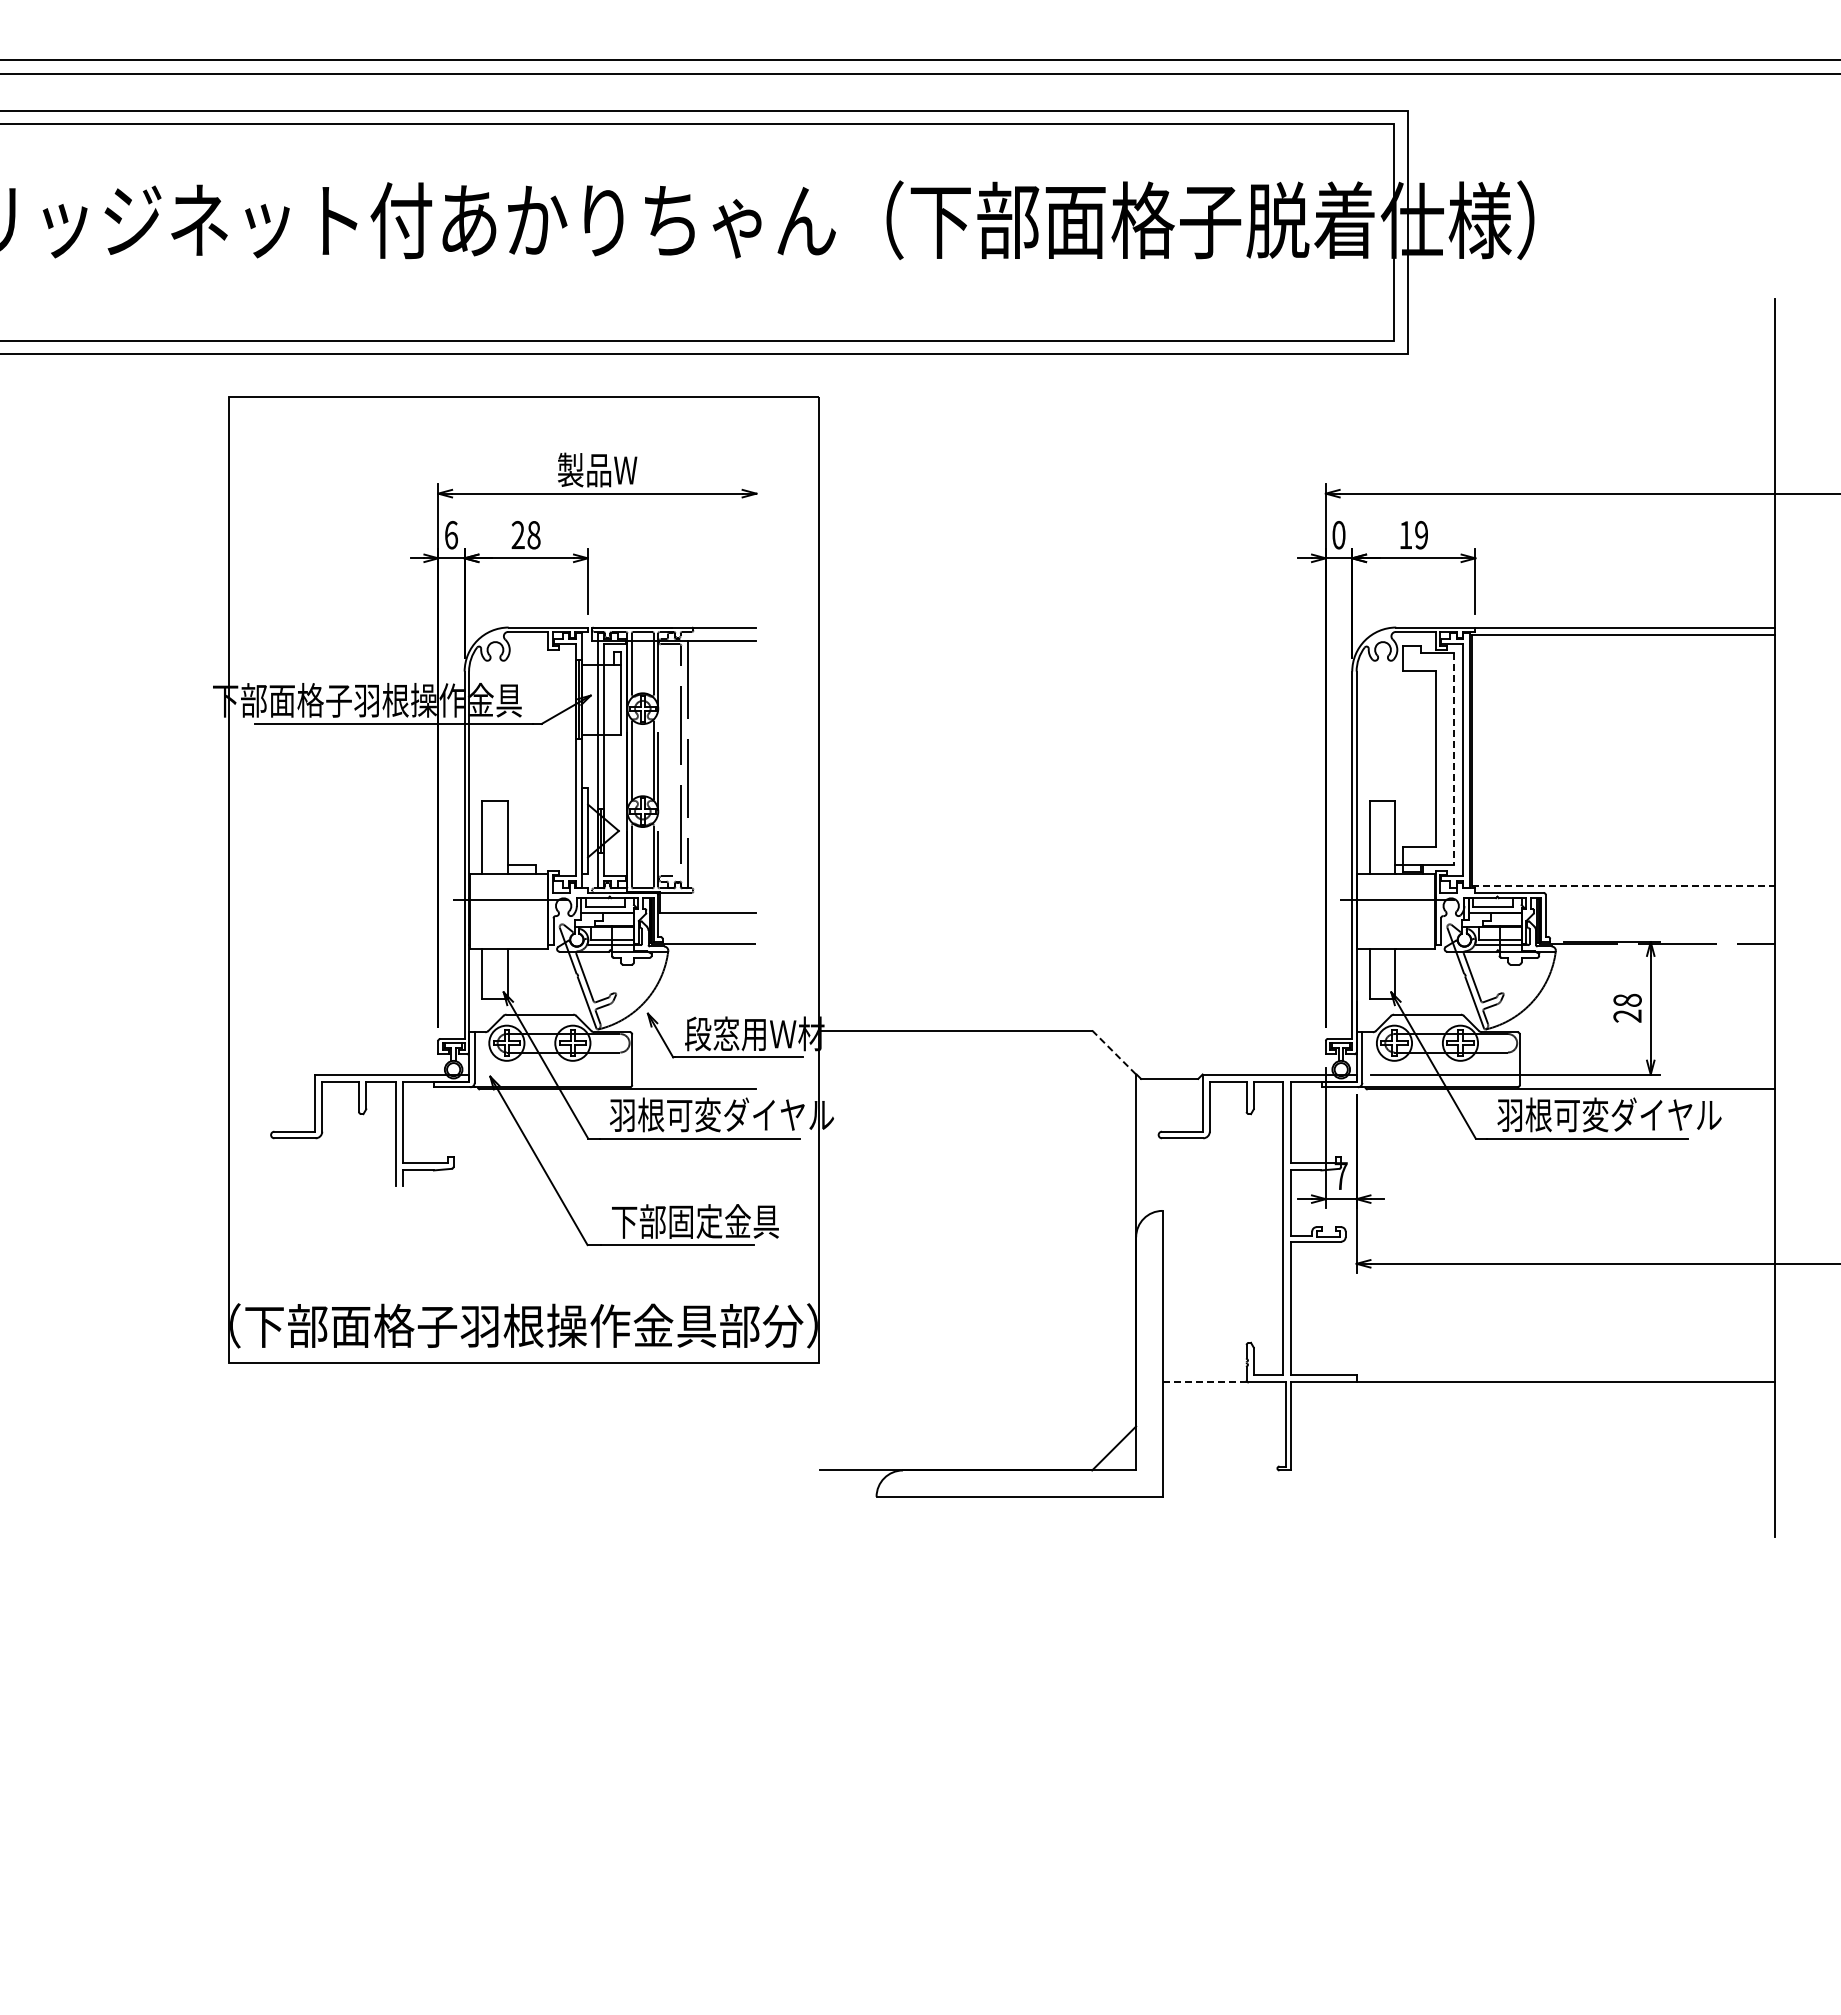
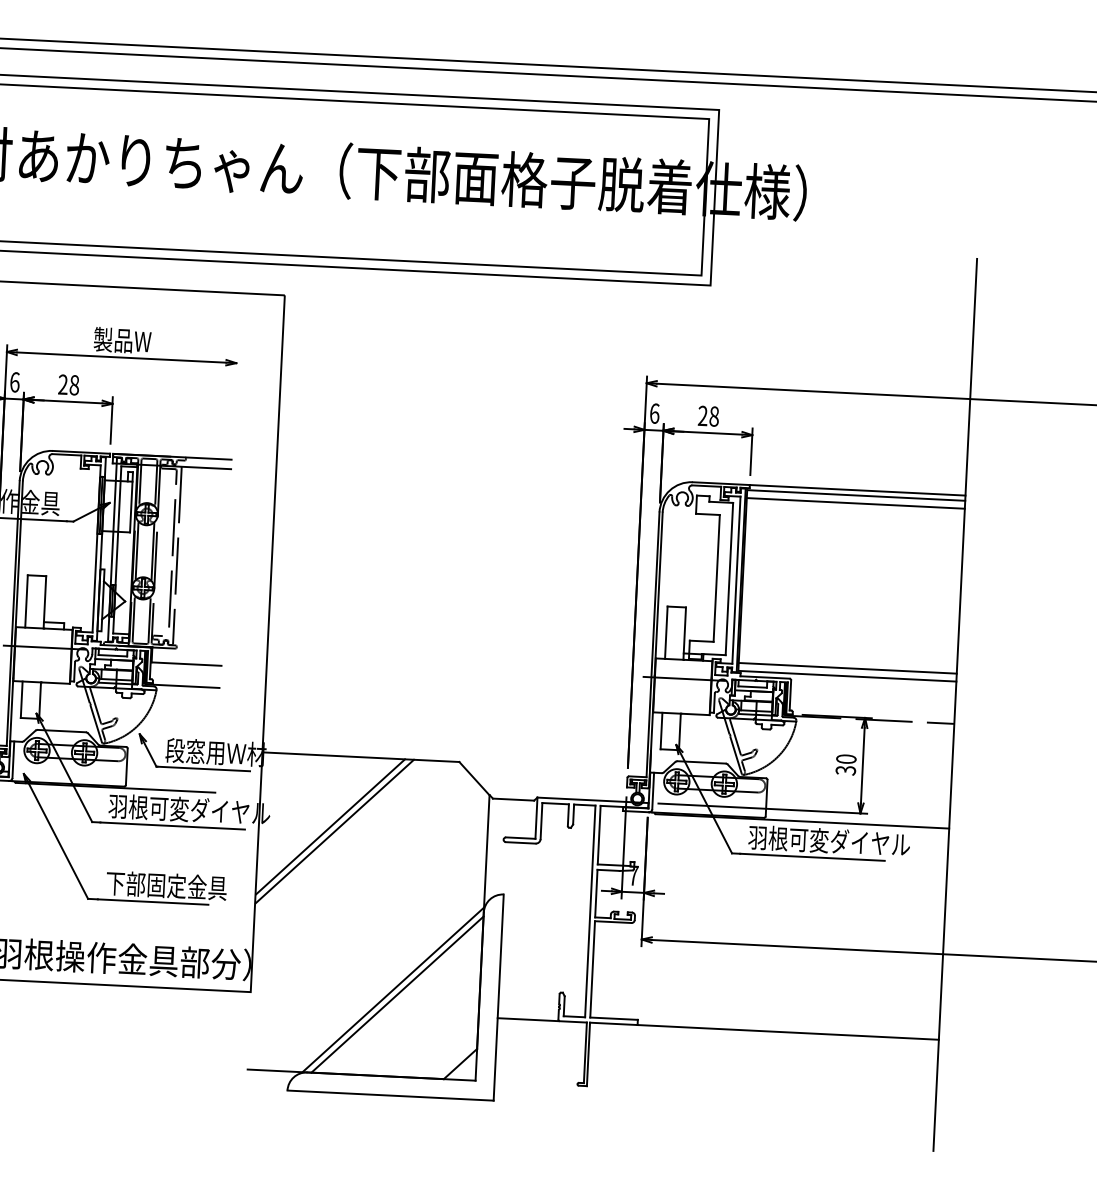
text: (1338, 534) -> (654, 413), 0 -> 6
text: (1413, 534) -> (708, 415), 19 -> 28
line: (1623, 645) -> (855, 503), added
line: (1453, 759) -> (729, 579), dashed -> solid
line: (1623, 874) -> (847, 668), added
line: (1623, 885) -> (847, 676), dashed -> solid
text: (1627, 1007) -> (846, 764), 28 -> 30
line: (1114, 1052) -> (474, 778), dashed -> solid
line: (917, 1128) -> (330, 826), added
line: (924, 1134) -> (334, 831), added
line: (1016, 1350) -> (393, 989), added
line: (1022, 1356) -> (397, 994), added
line: (1204, 1382) -> (527, 1019), dashed -> solid

